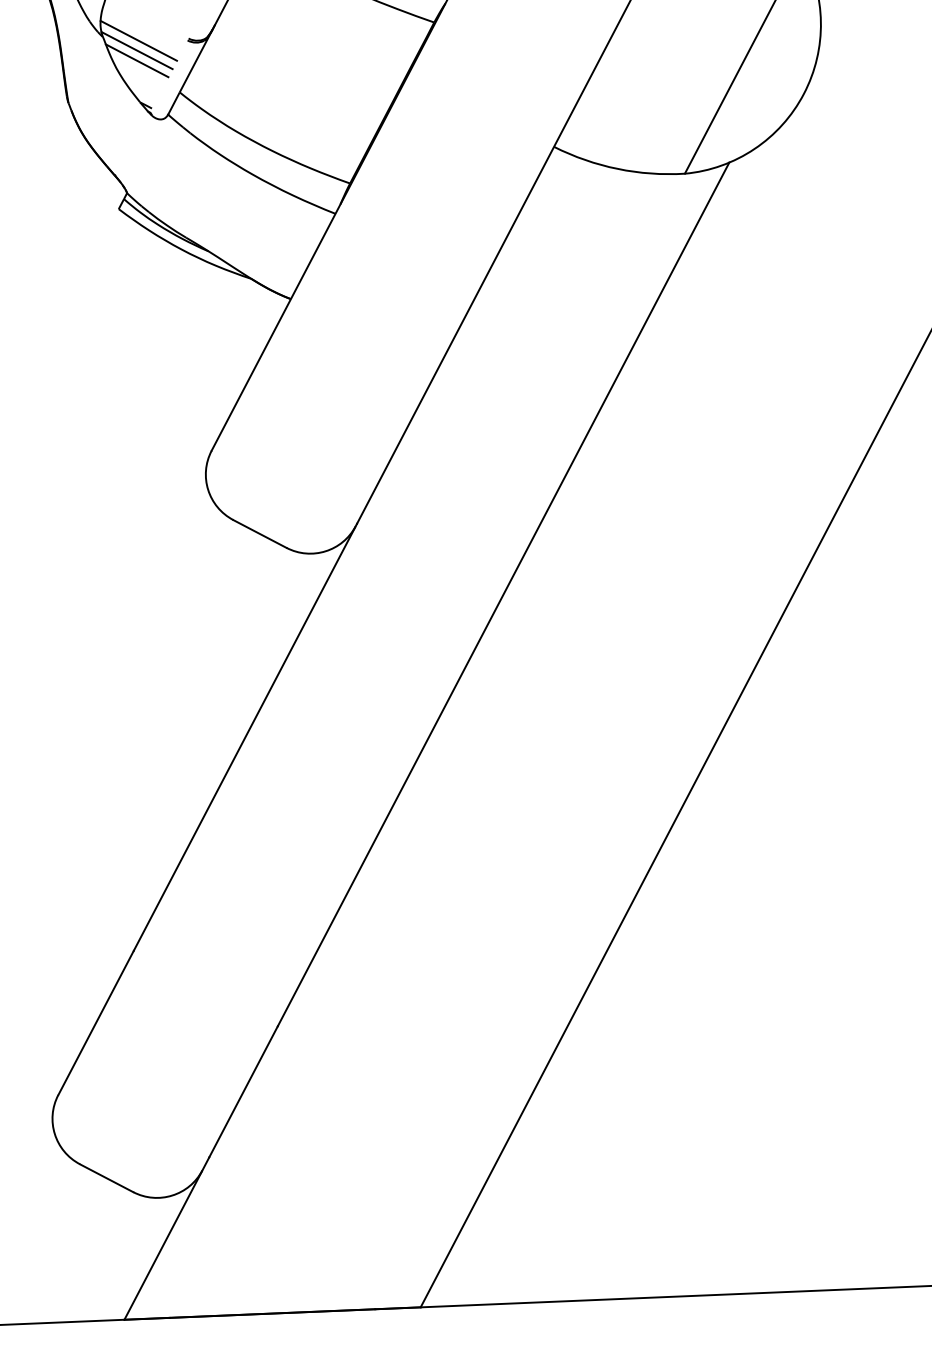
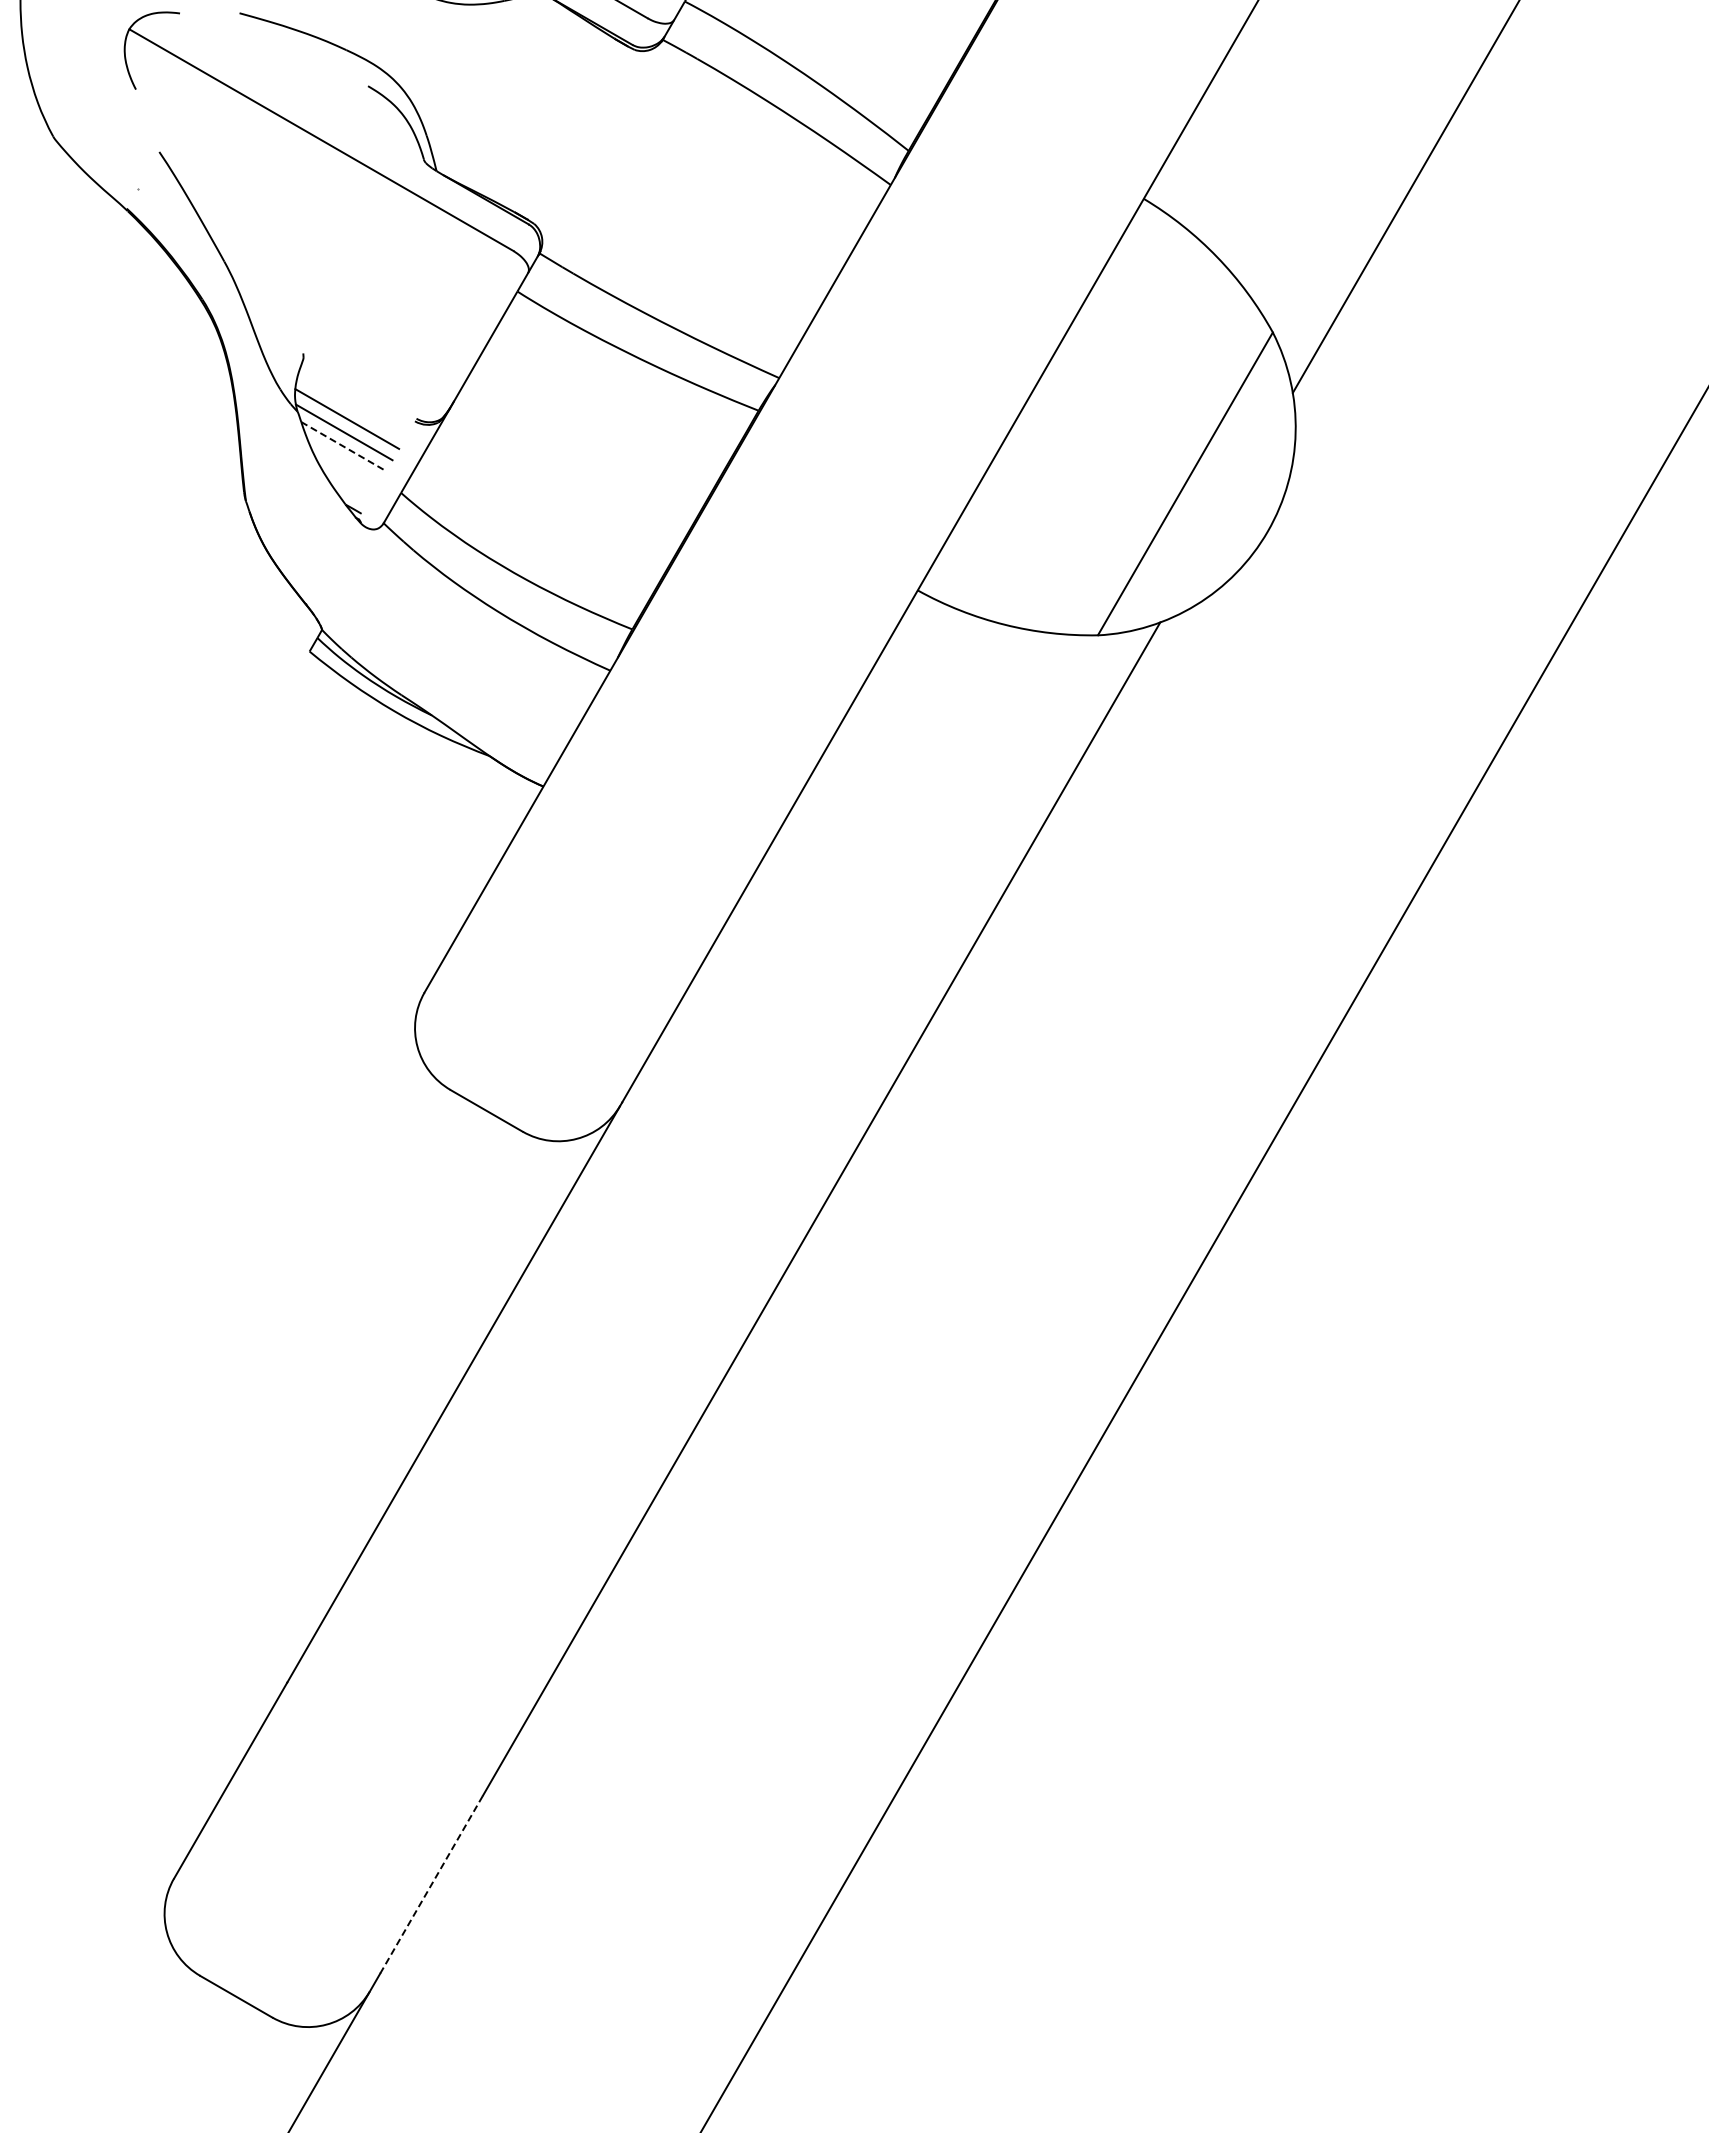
line: (137, 60) -> (344, 446), solid -> dashed
line: (243, 1091) -> (431, 1884), solid -> dashed

